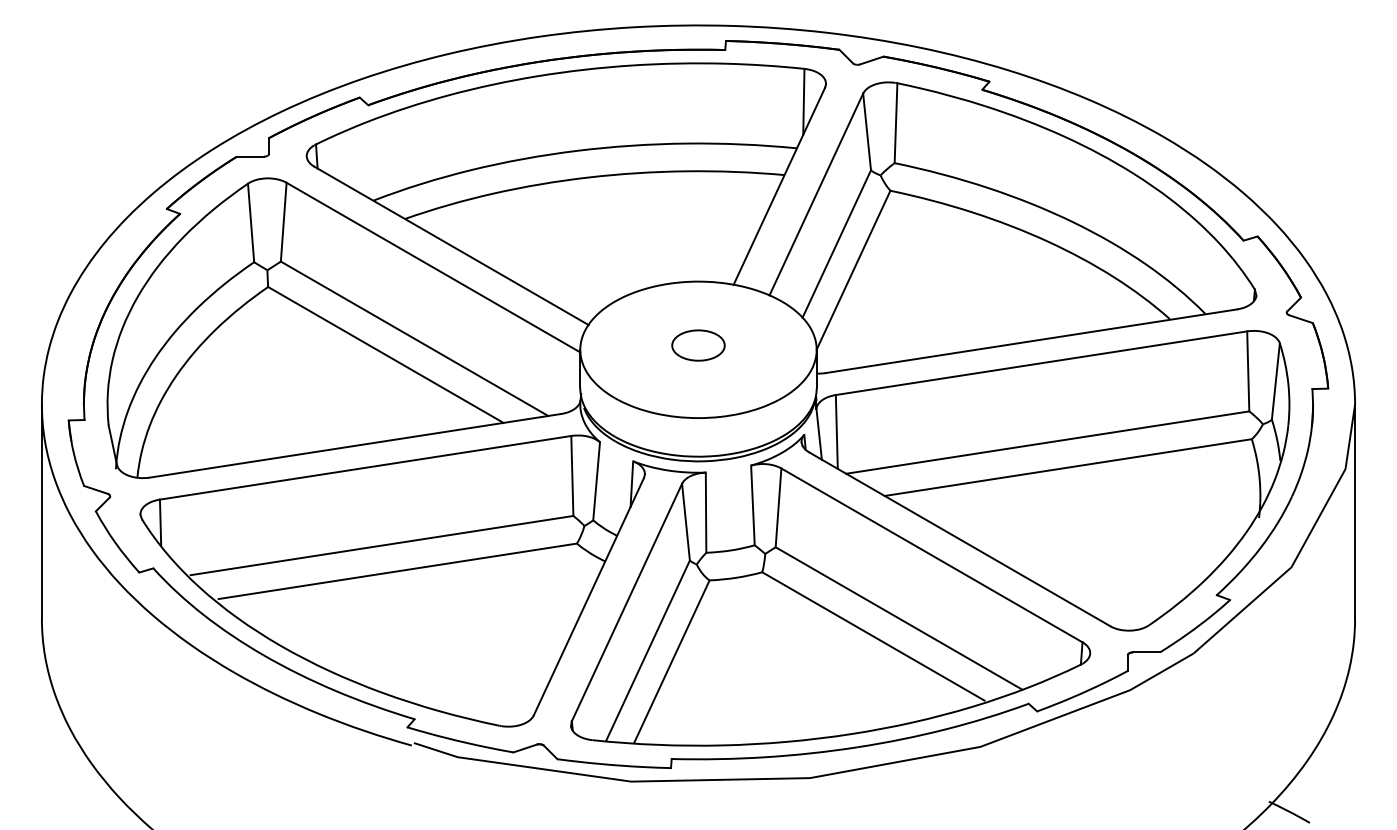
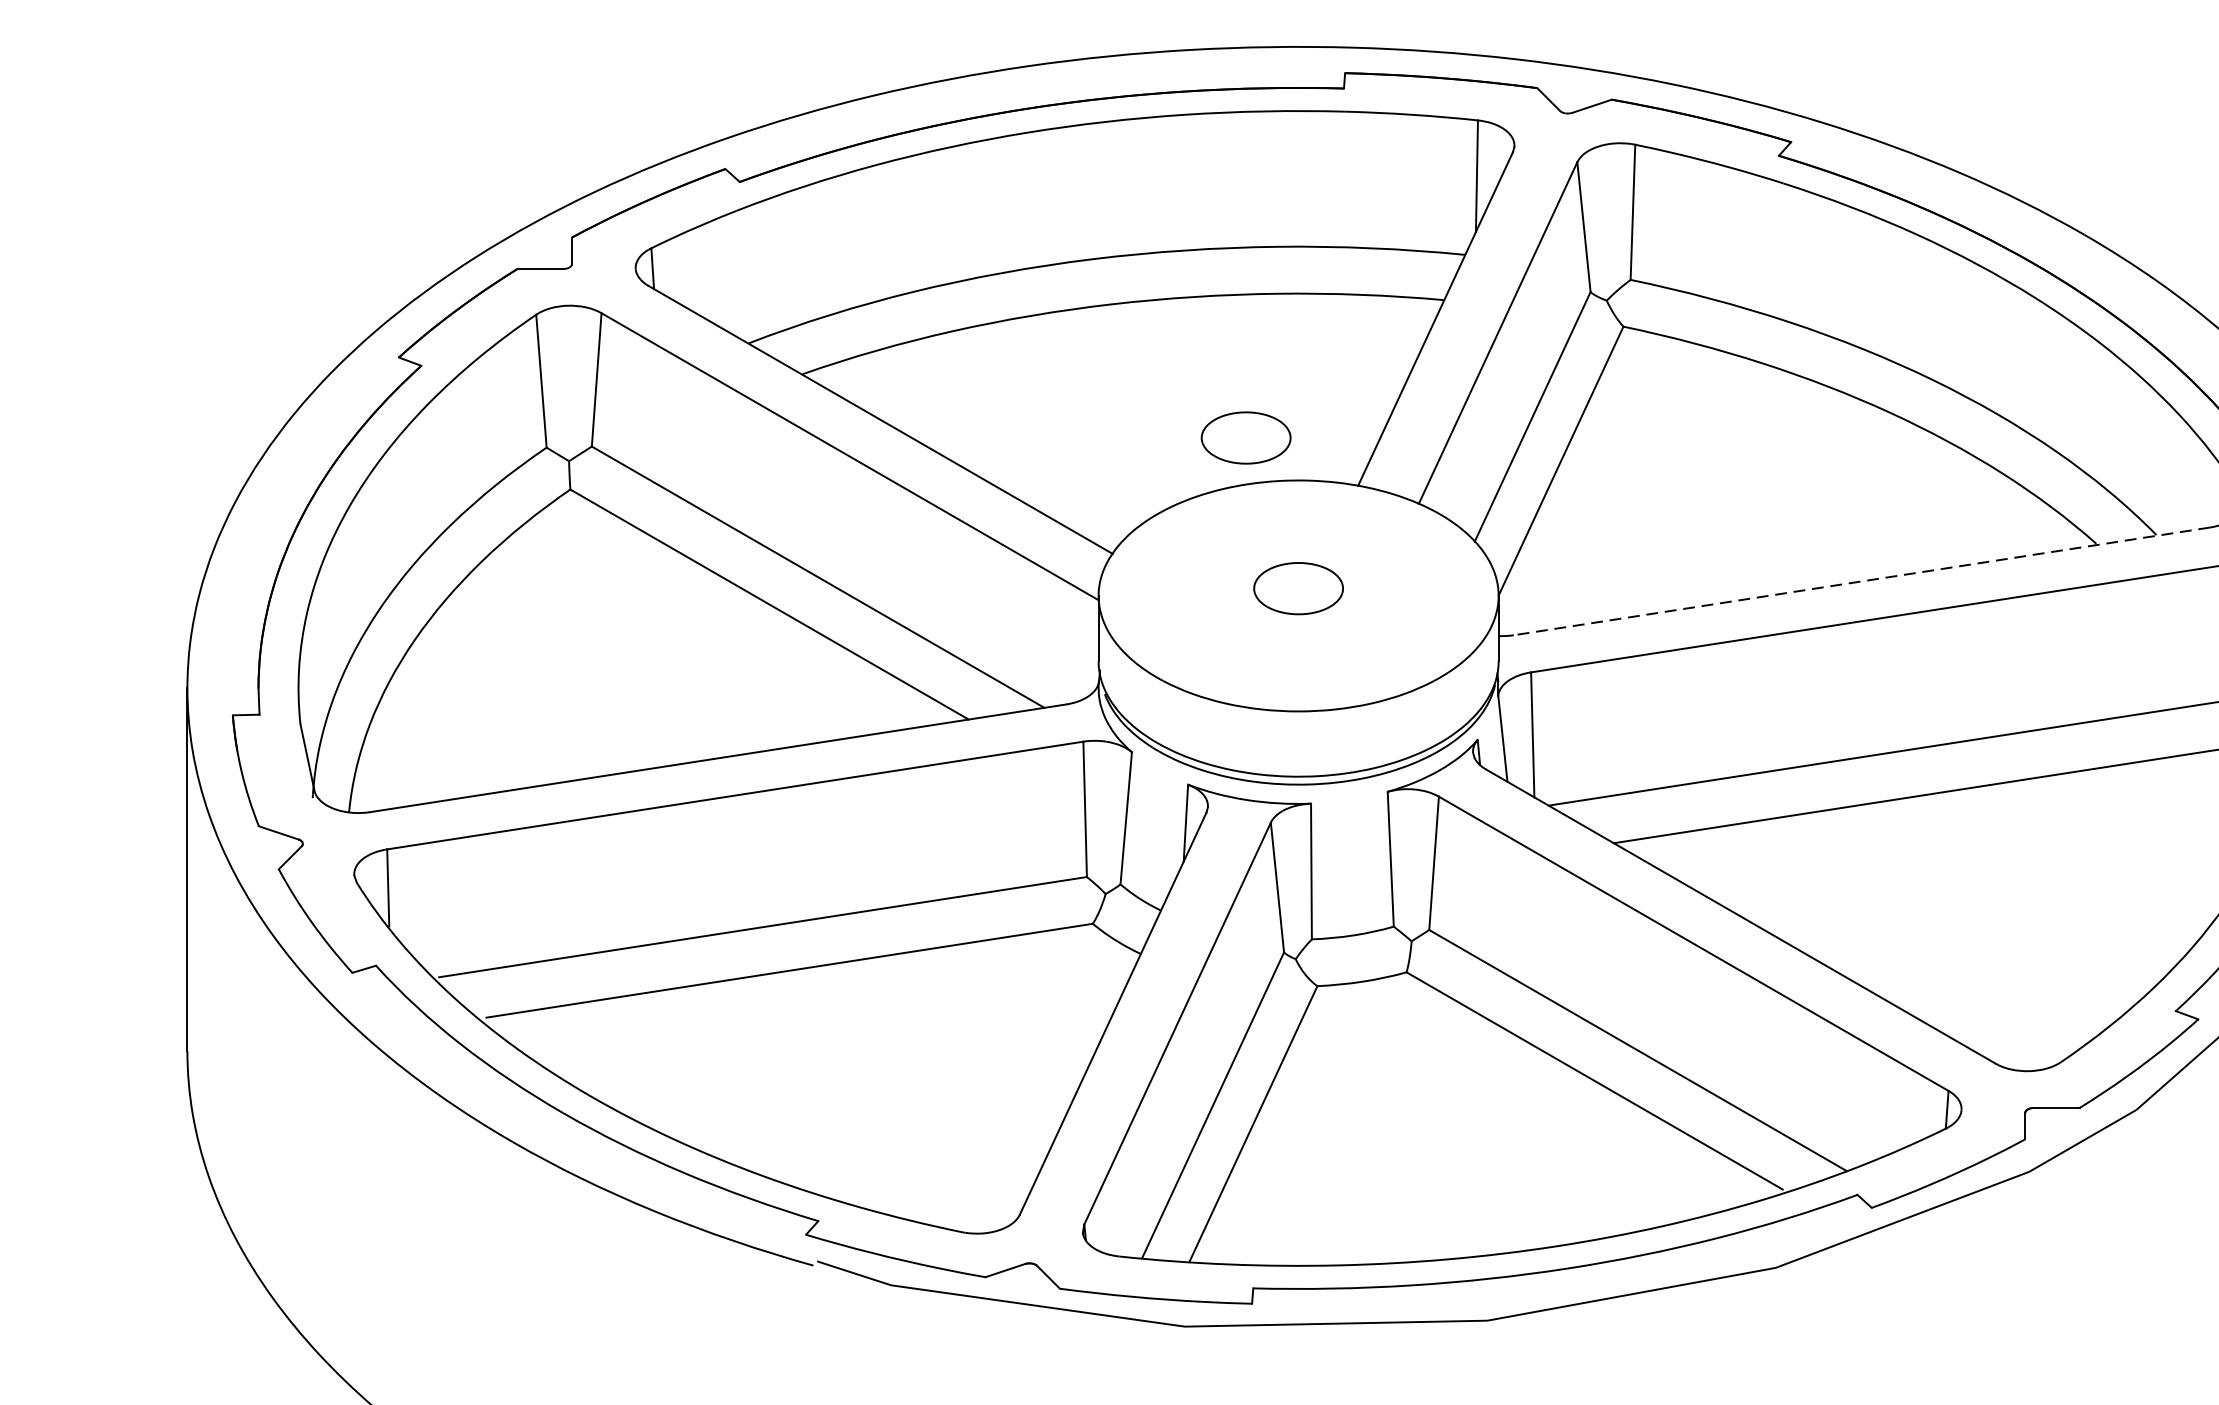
part: (667, 256) -> (1246, 437), added
line: (1030, 341) -> (1860, 581), solid -> dashed

